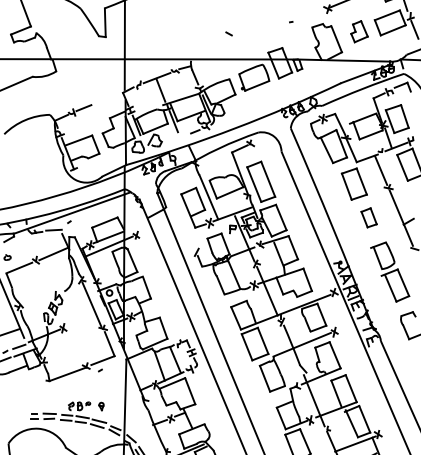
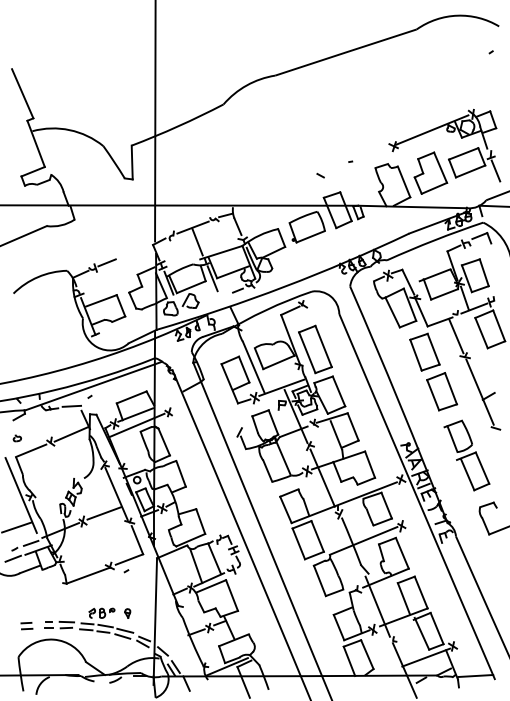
part: (359, 31) -> (430, 172), size x1.67
line: (228, 33) -> (320, 175), moved
part: (369, 217) -> (442, 391), size x1.67
line: (81, 321) -> (104, 513), added
part: (15, 417) -> (26, 626), added

